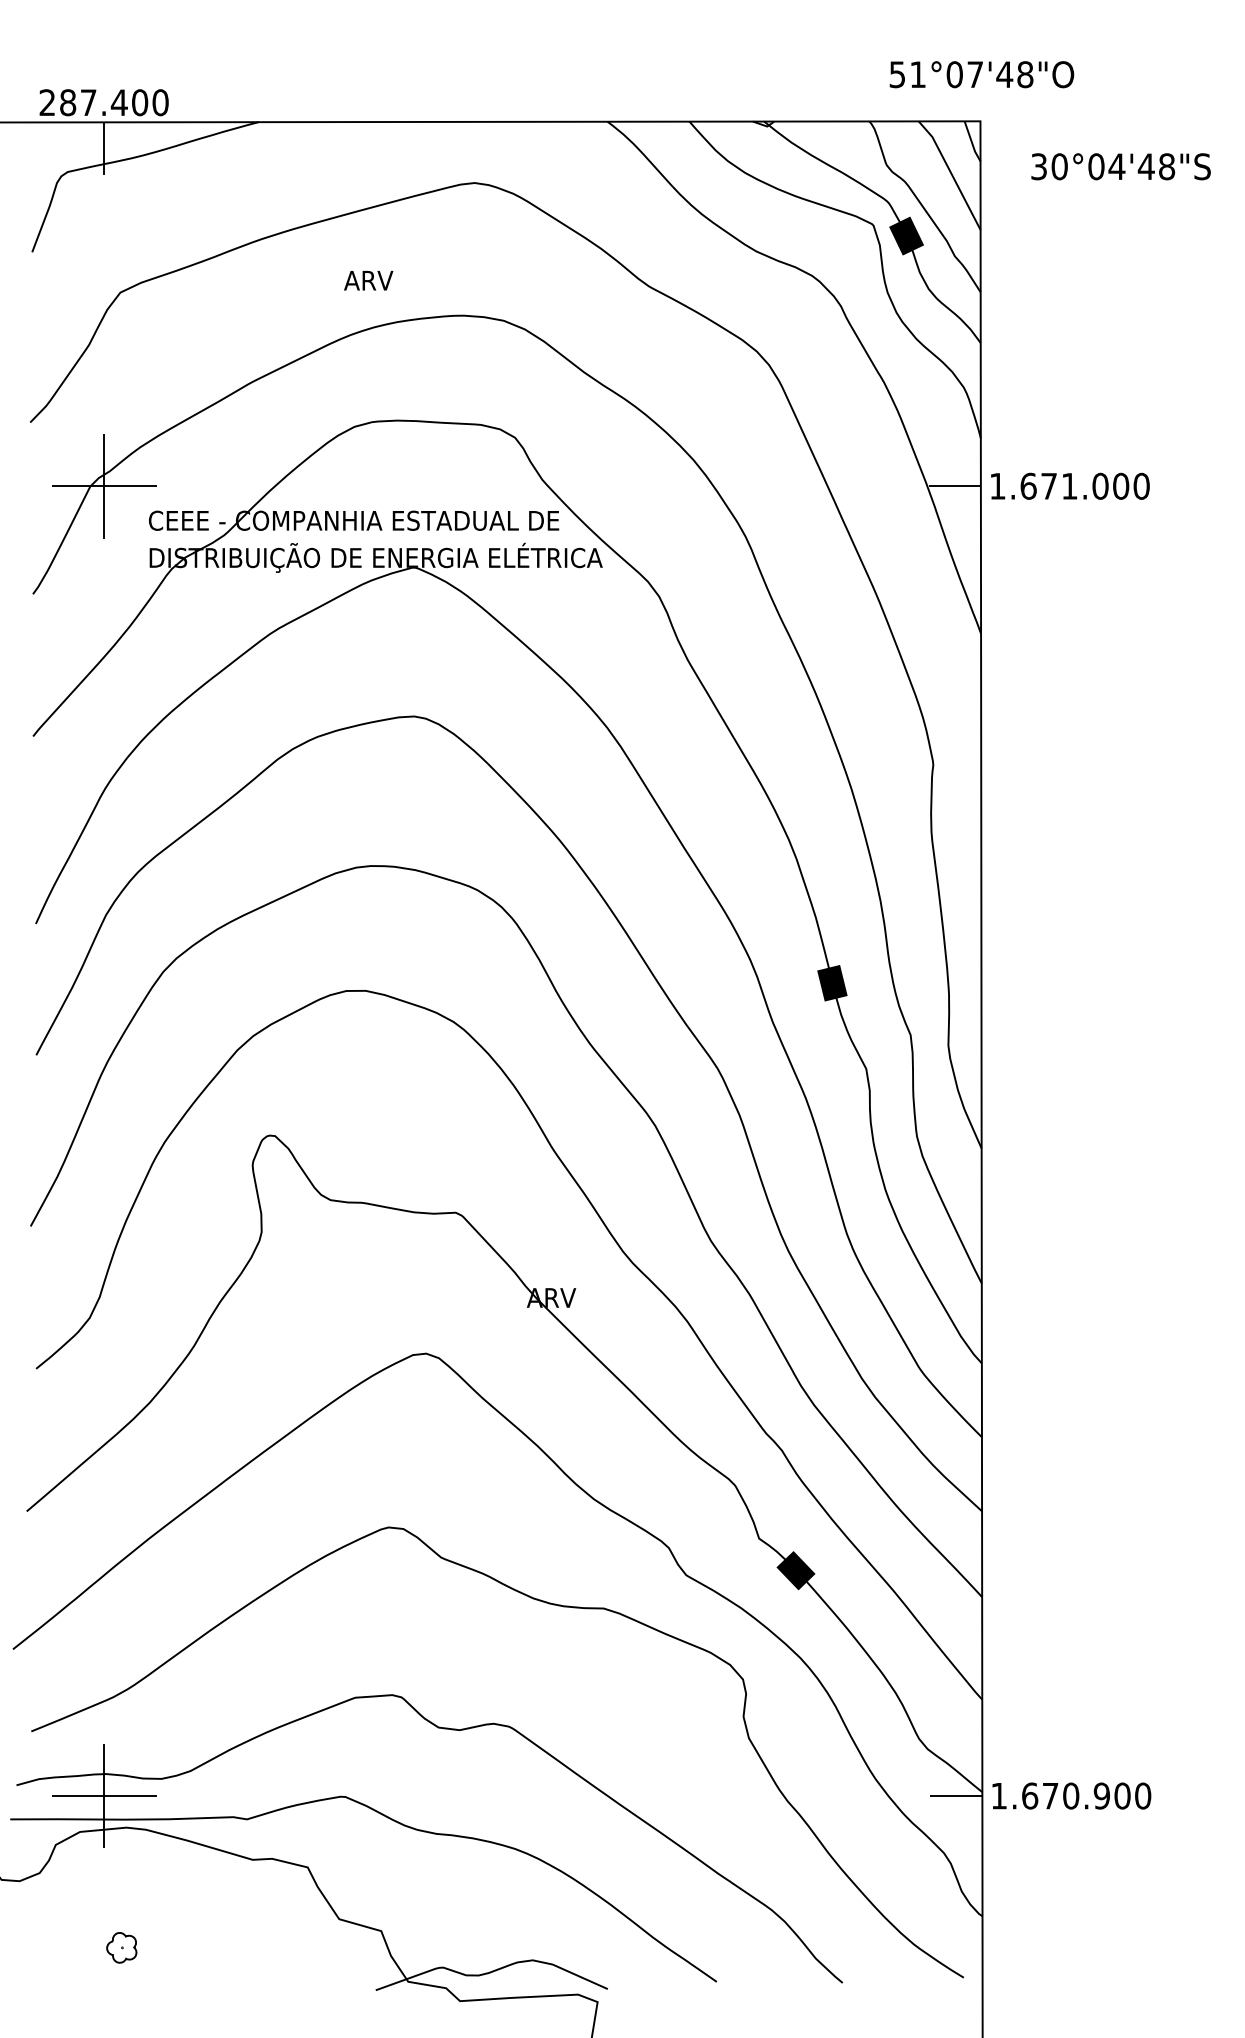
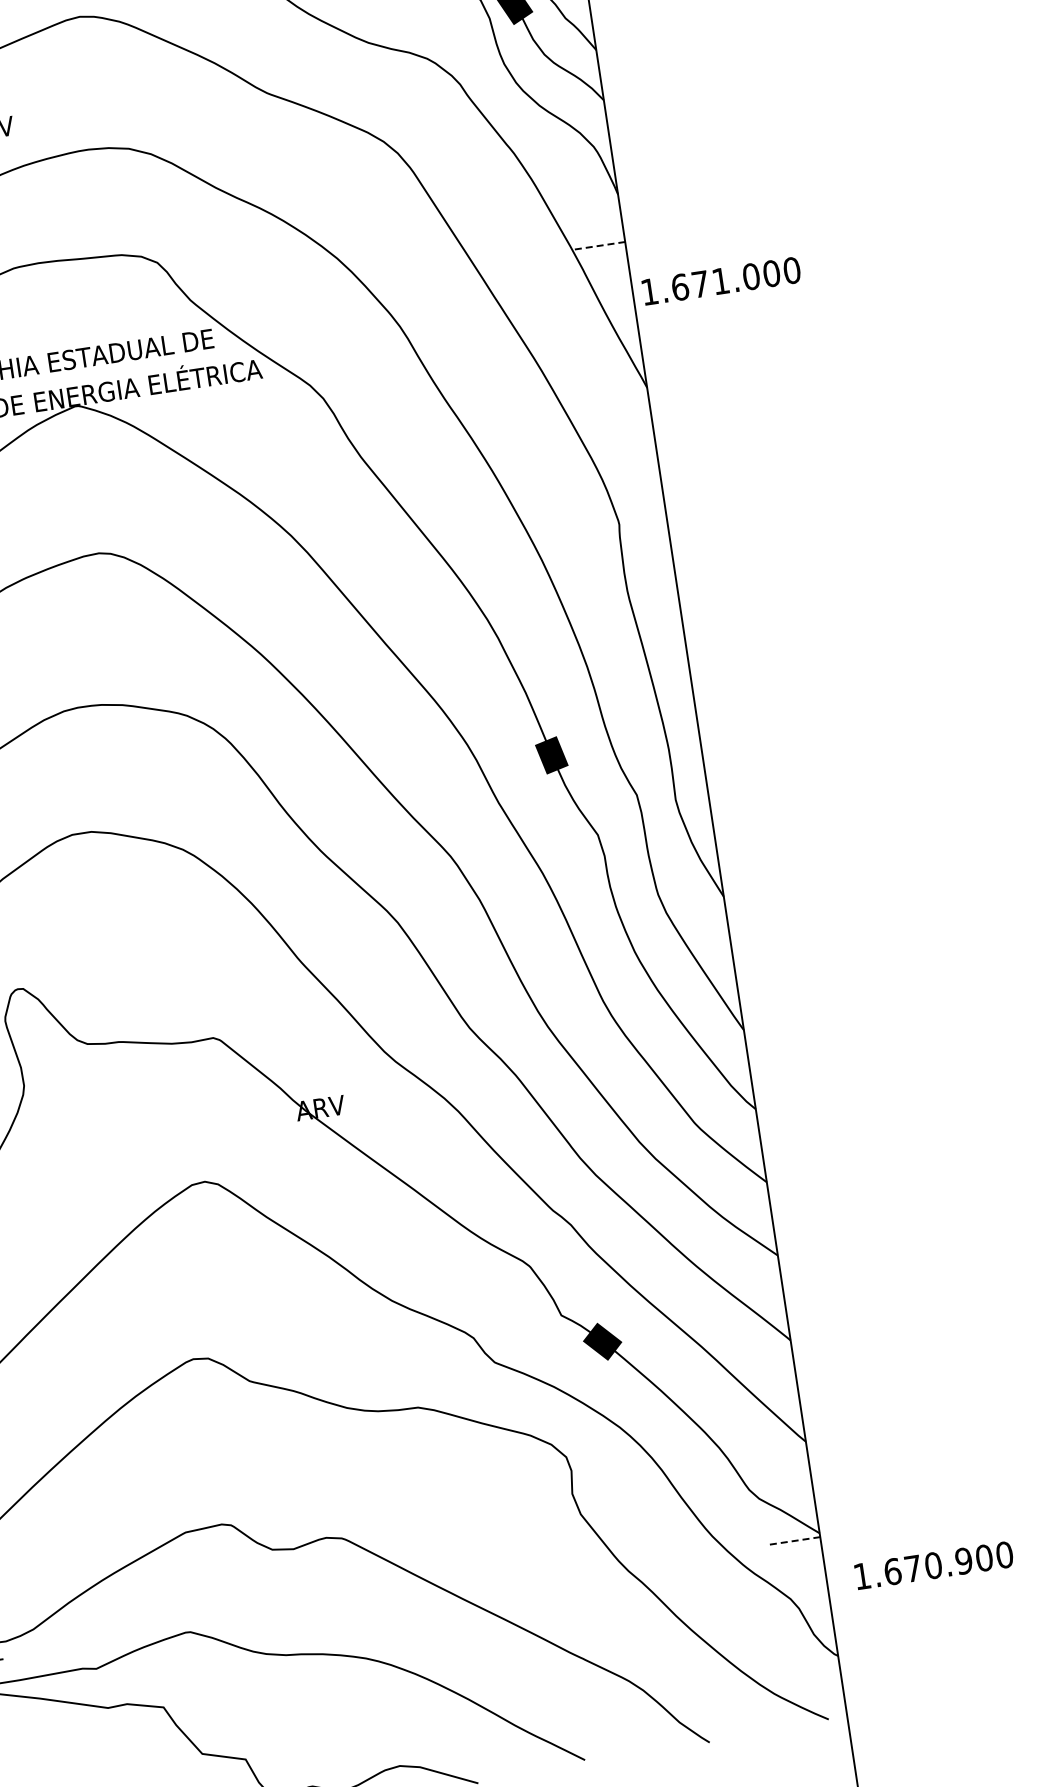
text: (1070, 485) -> (721, 280), moved
line: (954, 486) -> (599, 246), solid -> dashed
text: (1071, 1795) -> (933, 1565), moved
line: (955, 1796) -> (793, 1541), solid -> dashed

